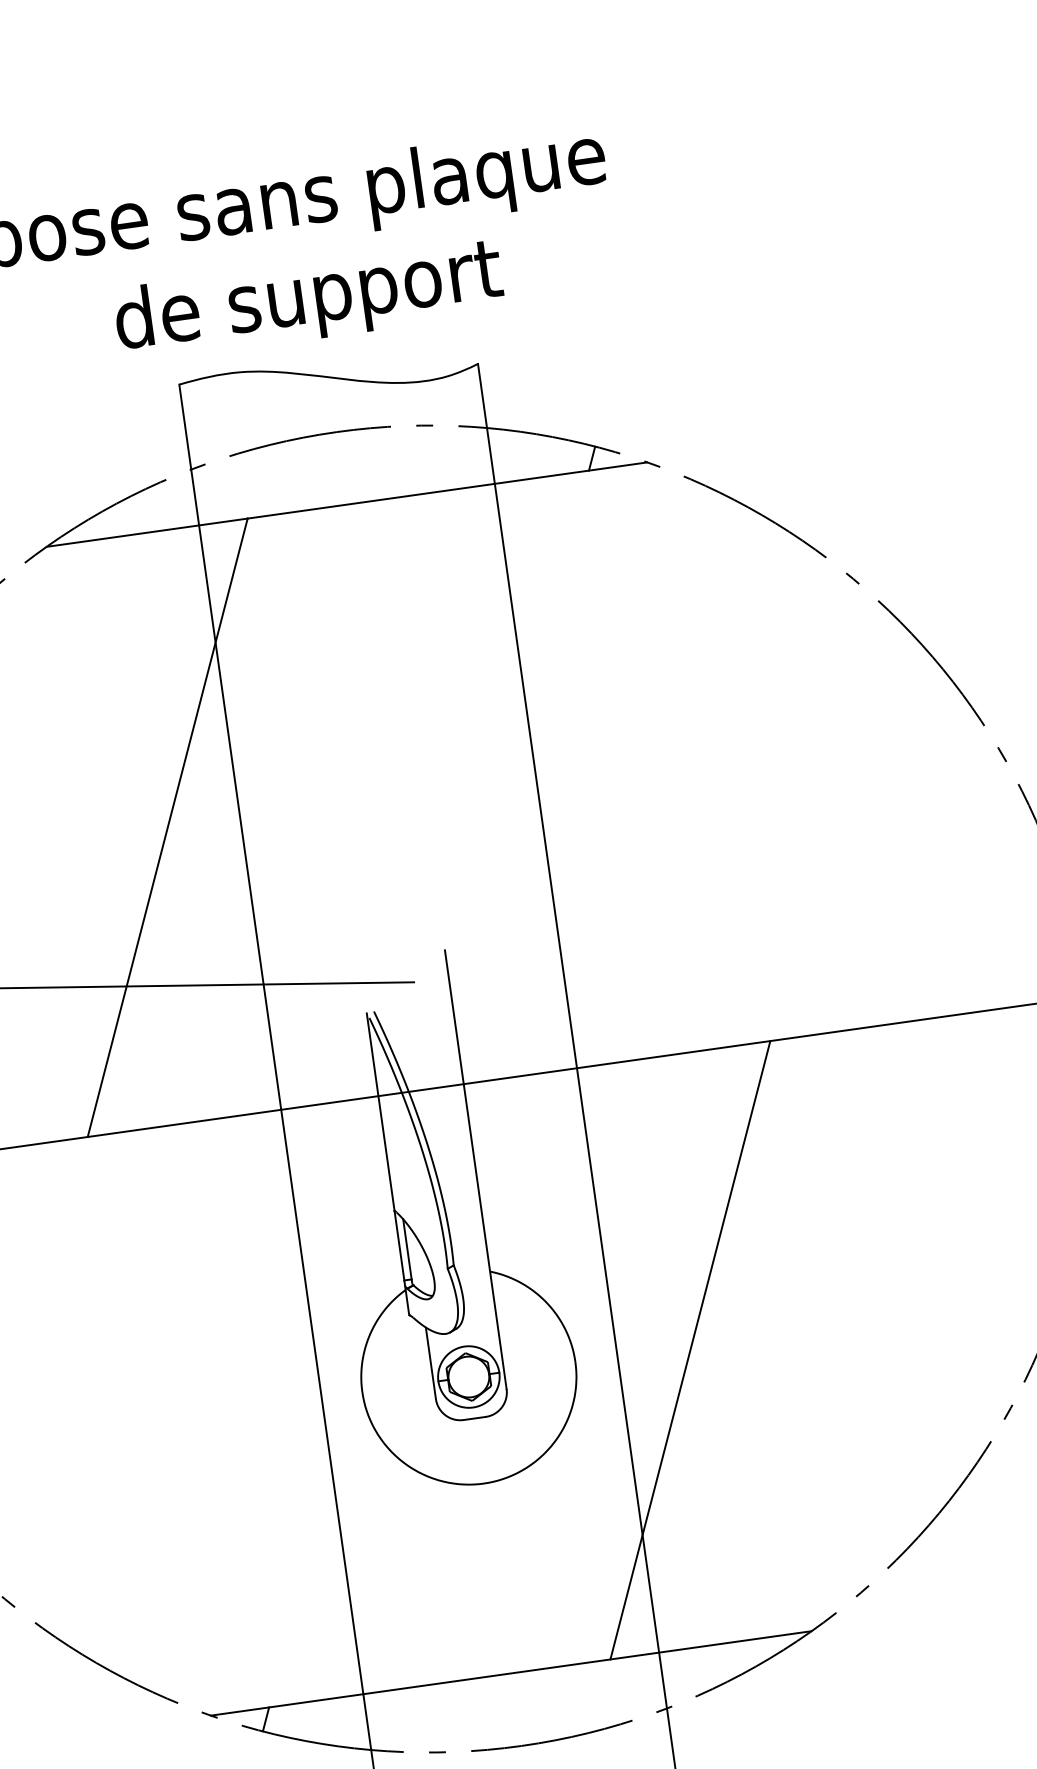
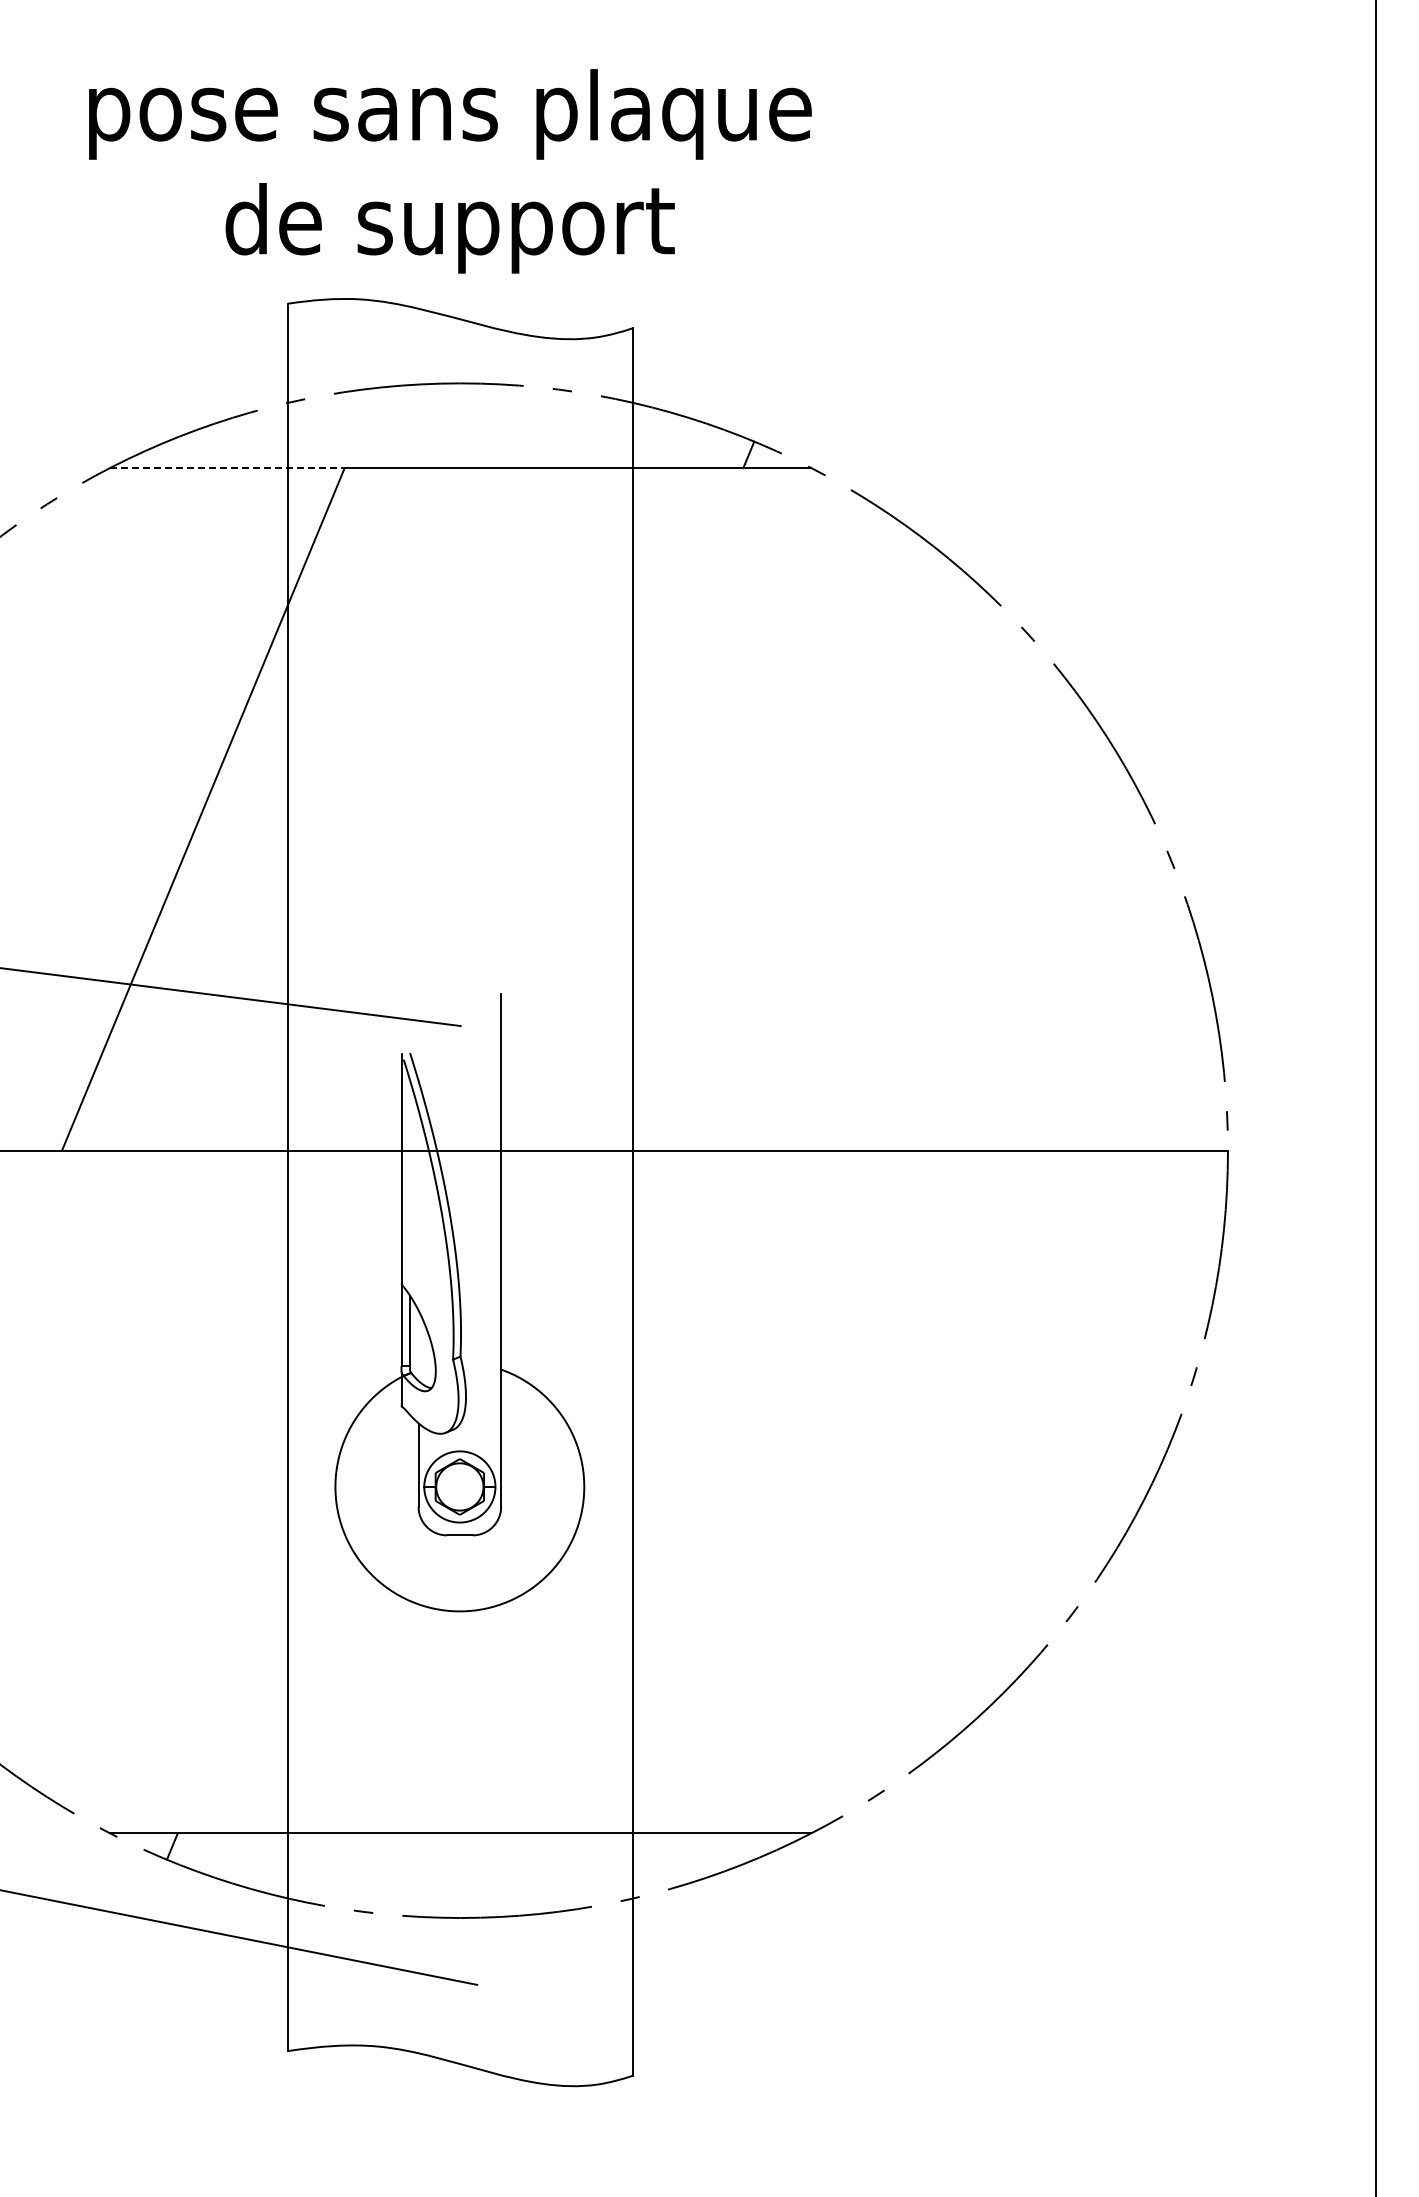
line: (147, 533) -> (227, 468), solid -> dashed
line: (690, 1349) -> (717, 1491), removed

